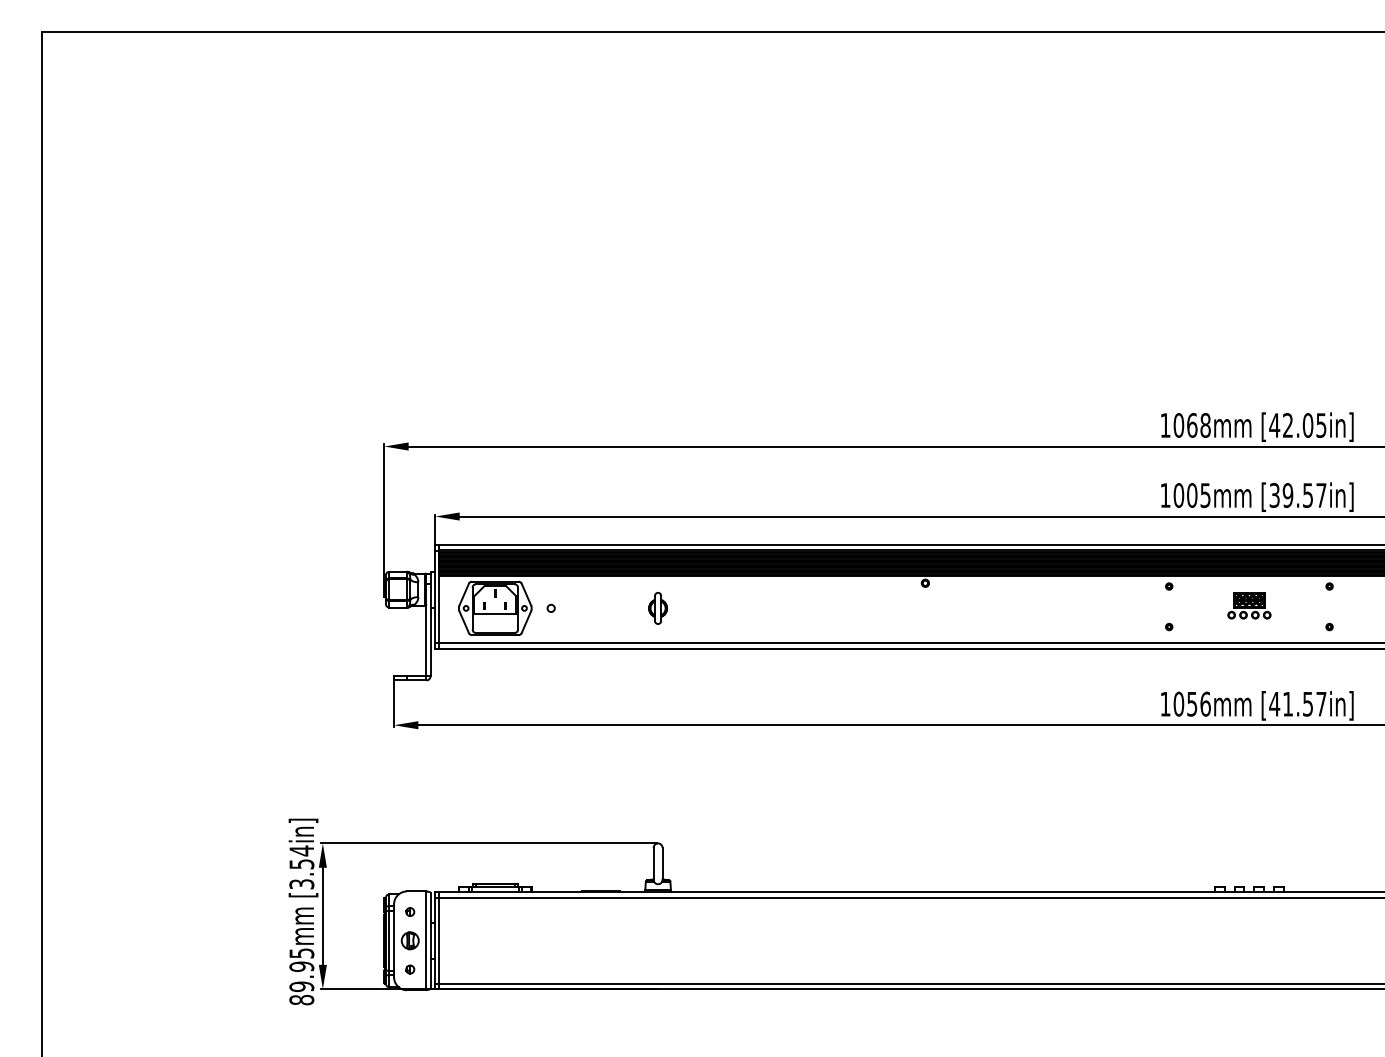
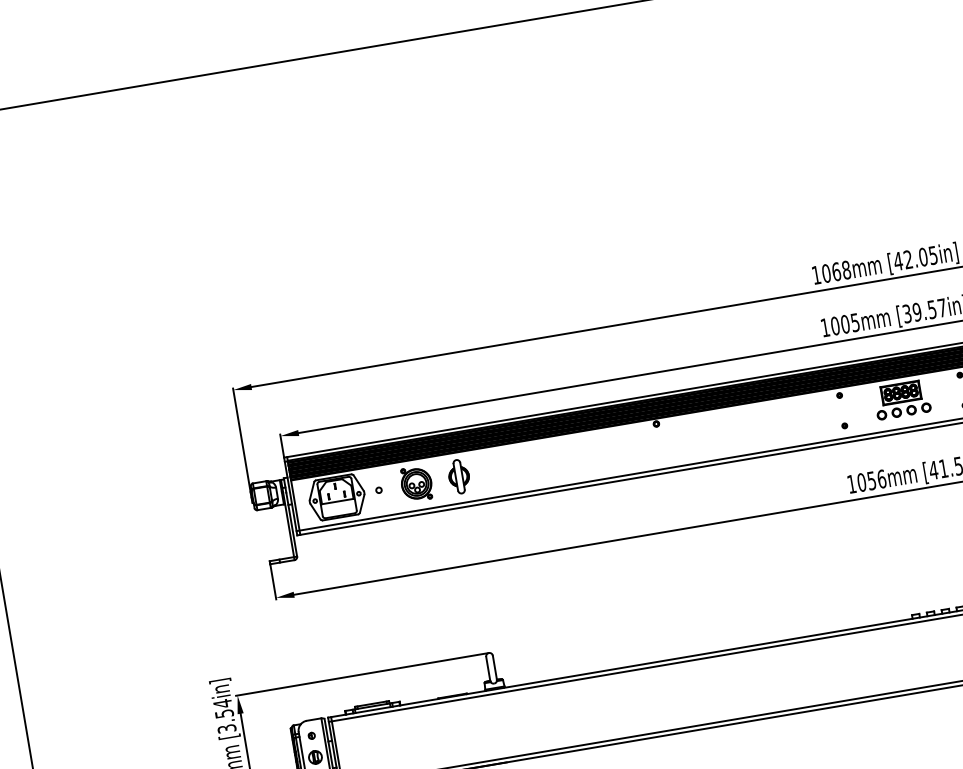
part: (1249, 605) -> (902, 399), size x1.67
part: (601, 608) -> (416, 484), added
part: (657, 608) -> (458, 476), size x1.43

